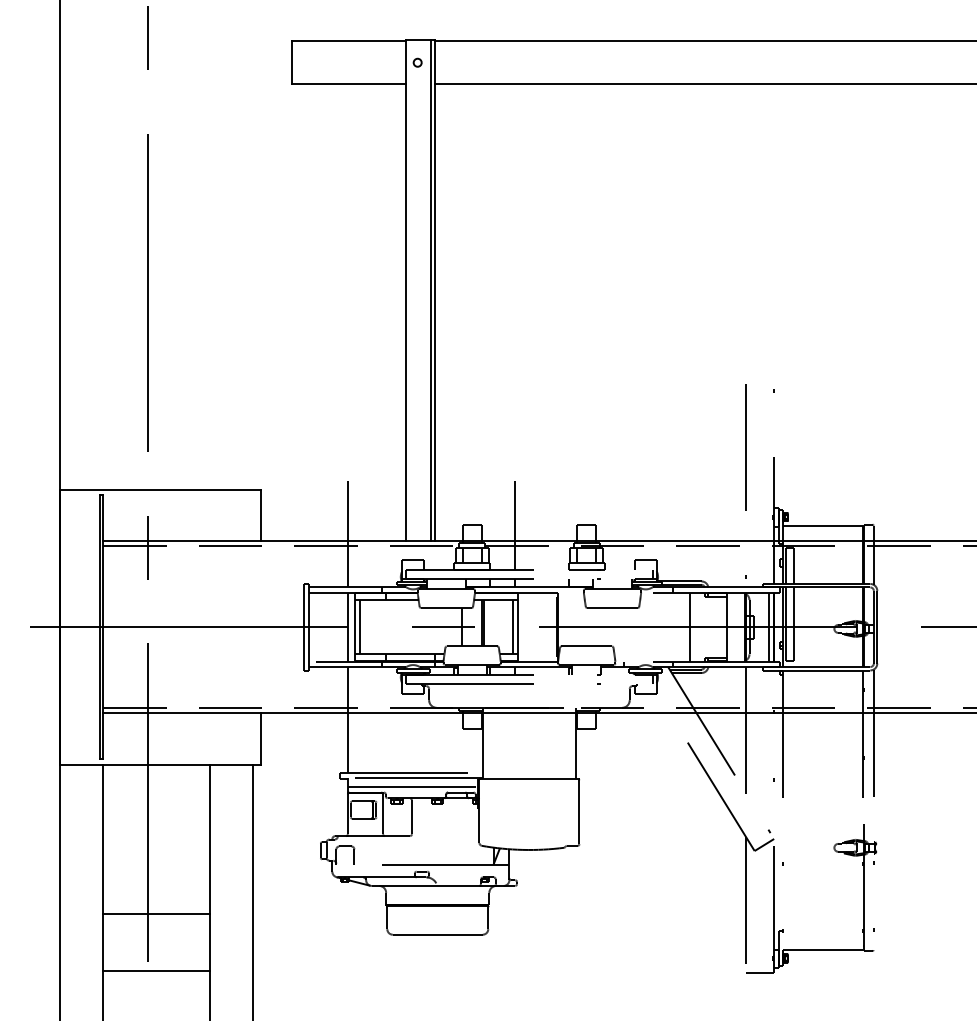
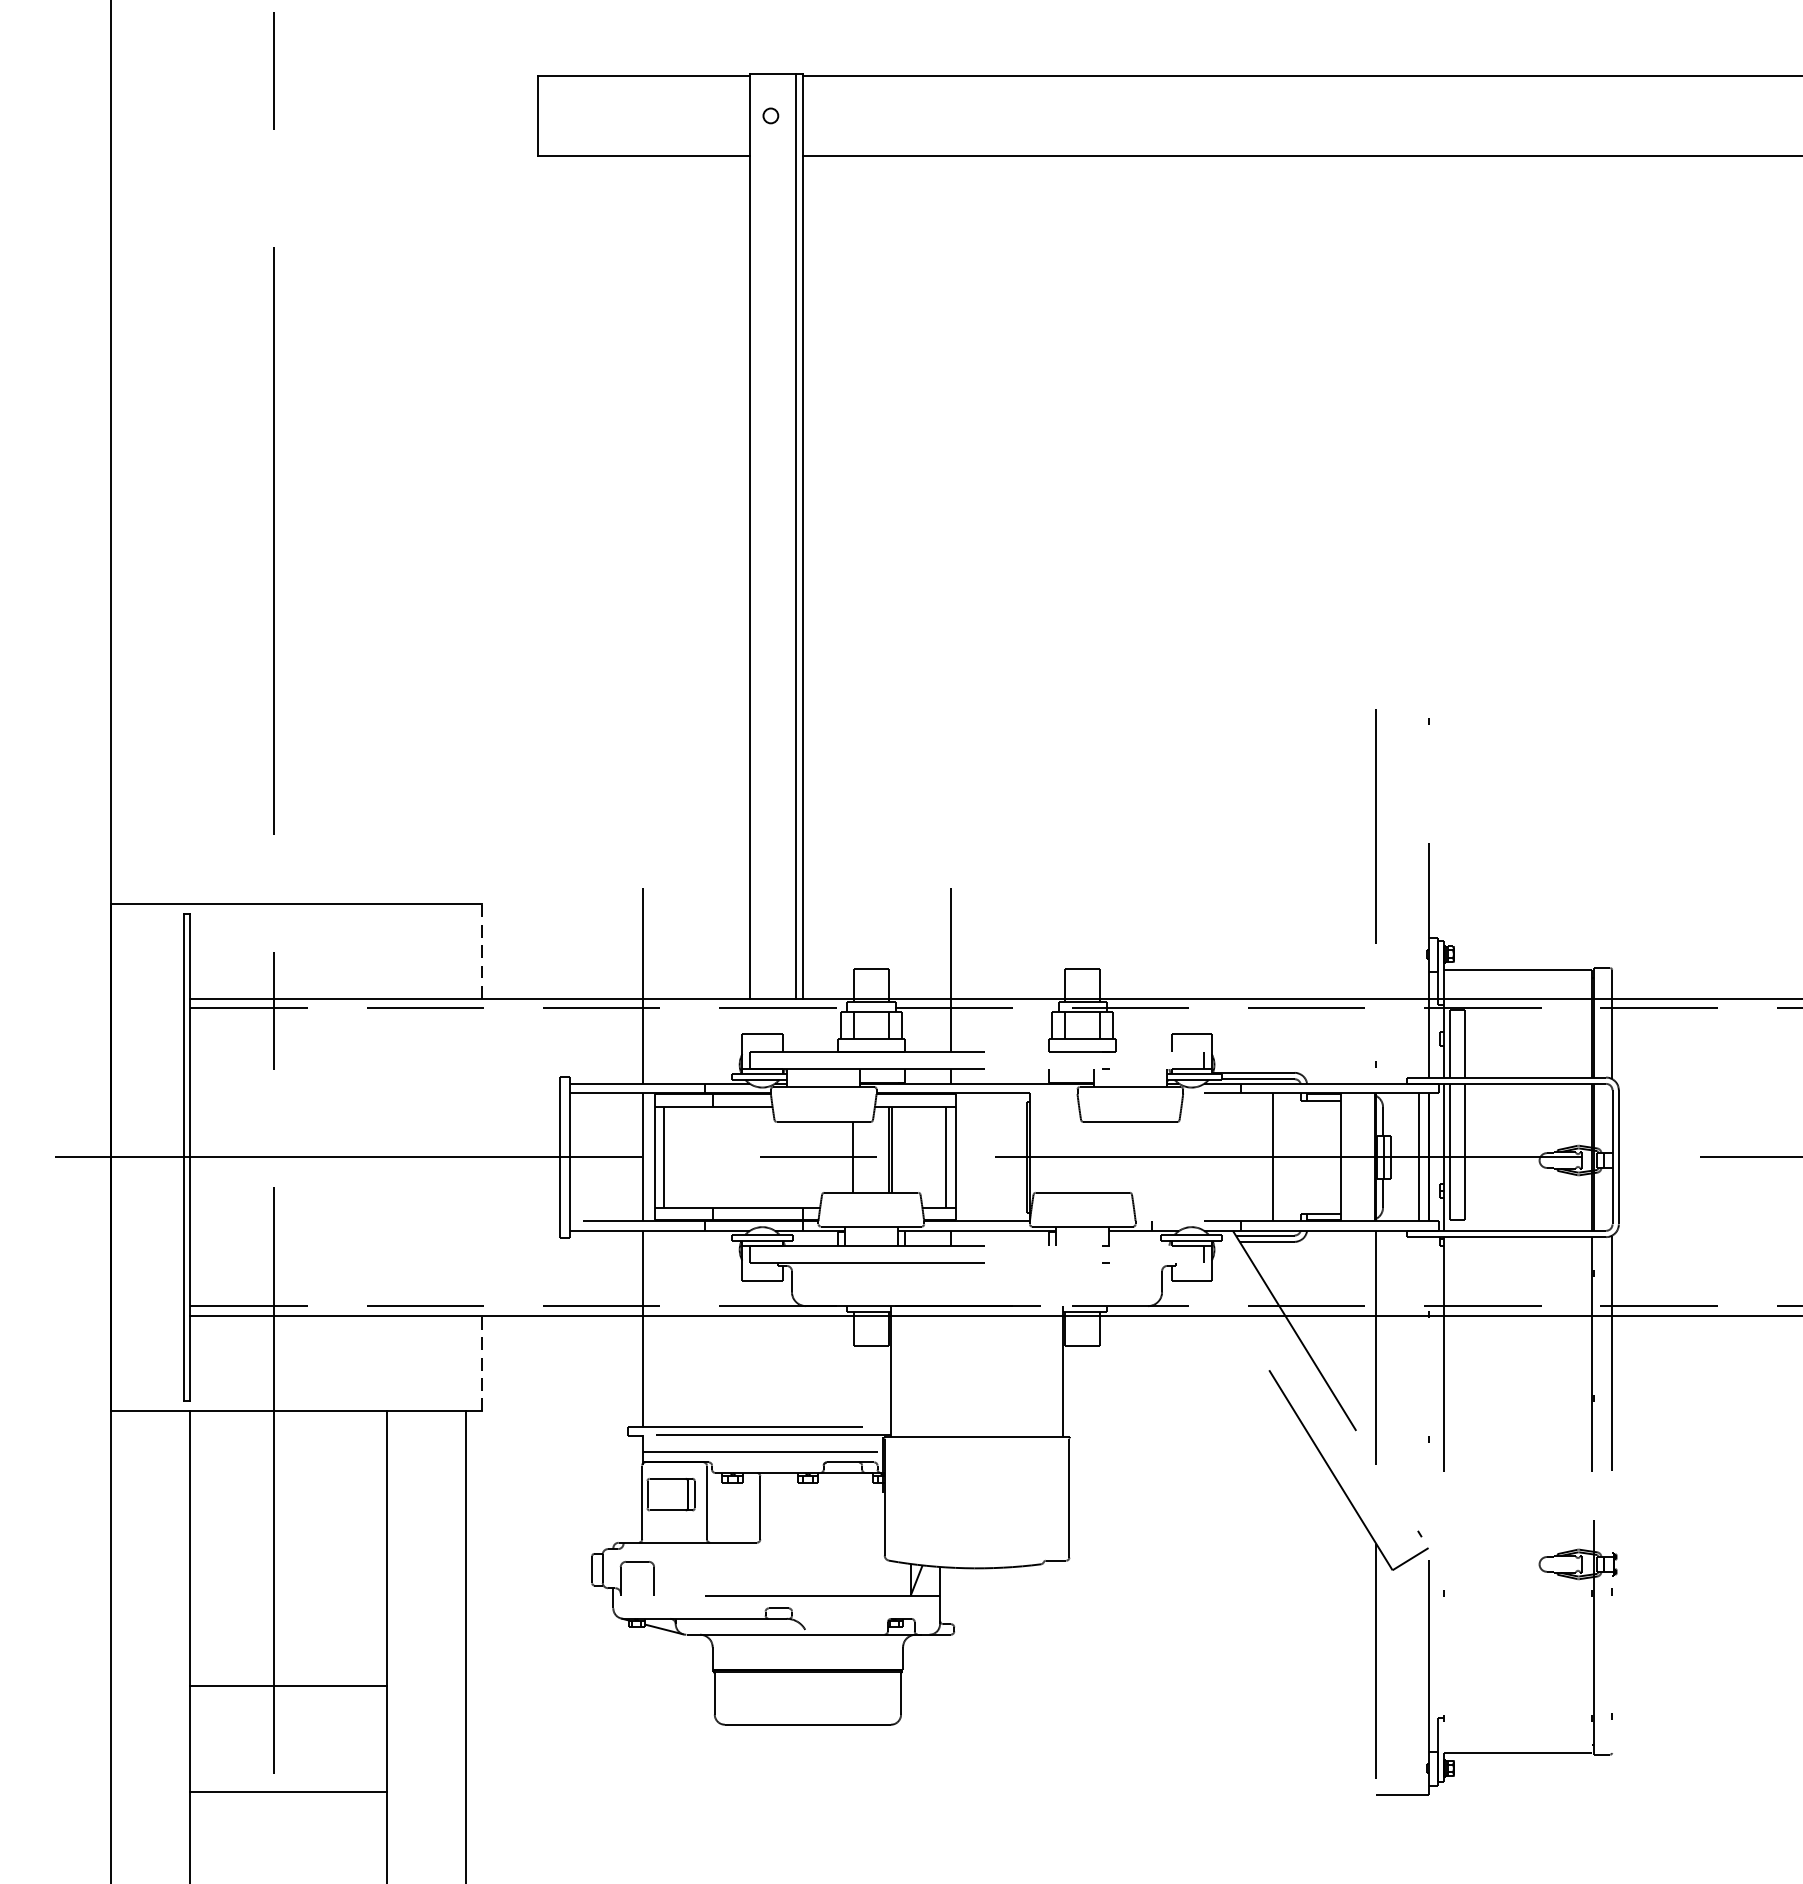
line: (261, 515) -> (482, 951), solid -> dashed
line: (261, 738) -> (482, 1362), solid -> dashed

